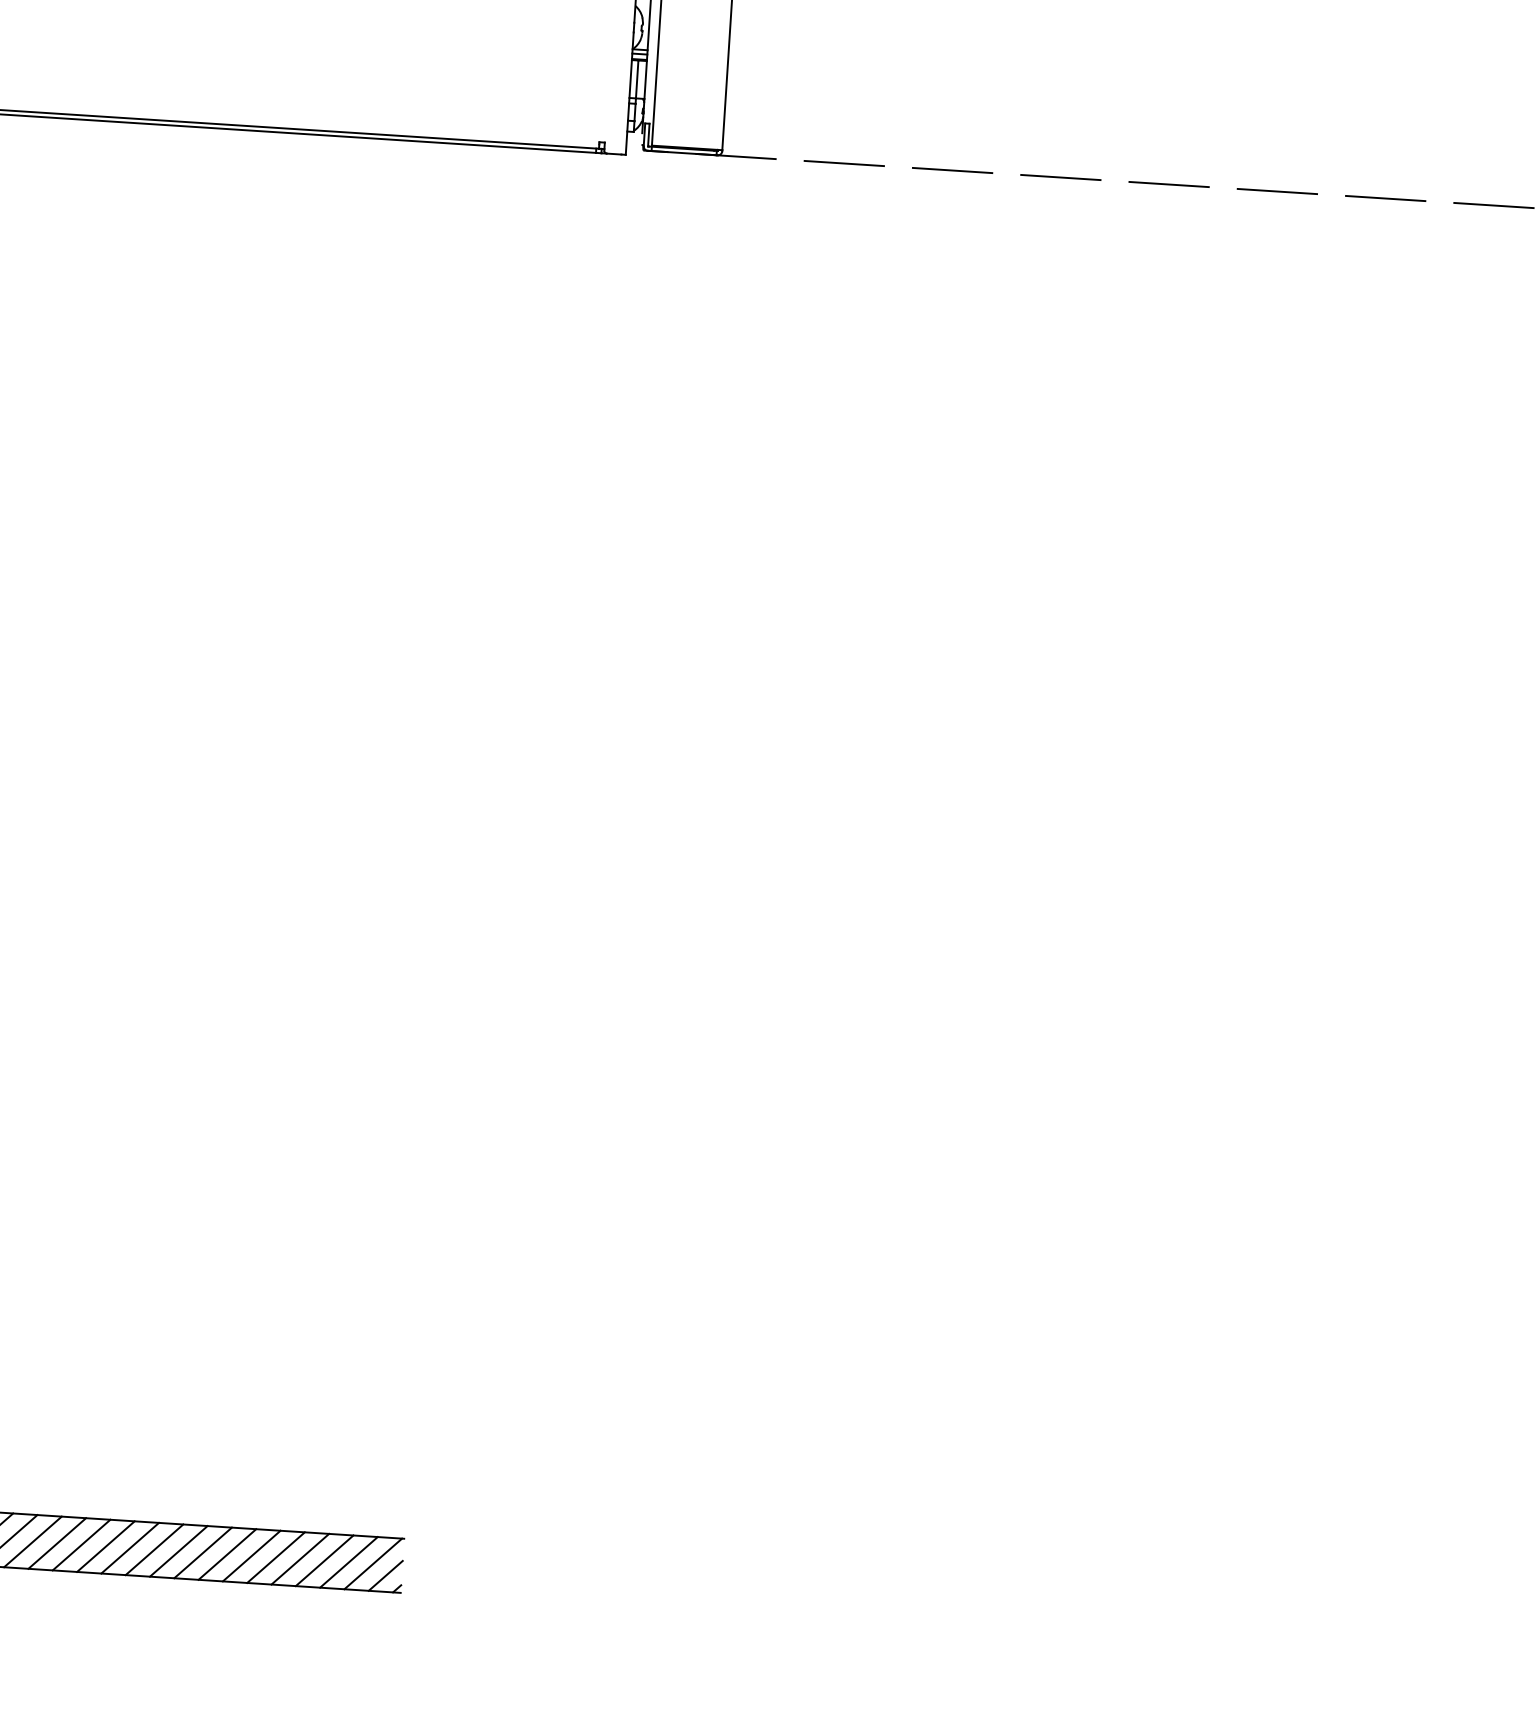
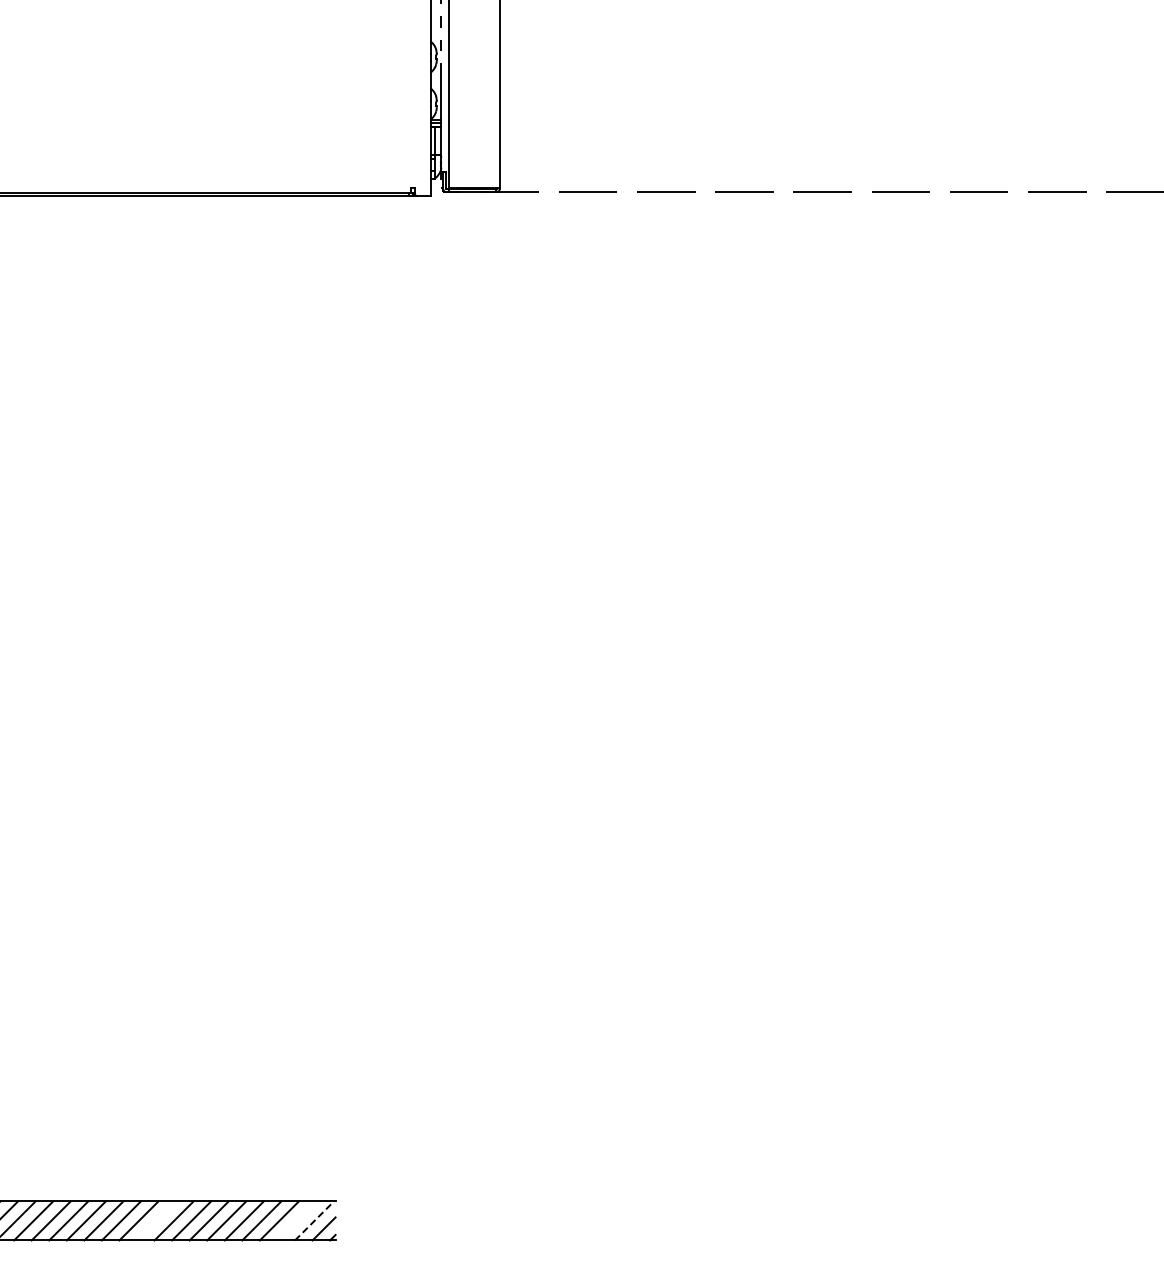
line: (154, 1549) -> (156, 1220), removed
line: (348, 1561) -> (296, 1220), removed
line: (373, 1563) -> (314, 1220), solid -> dashed

